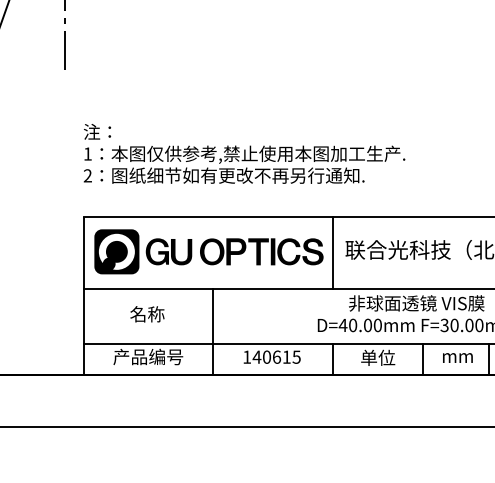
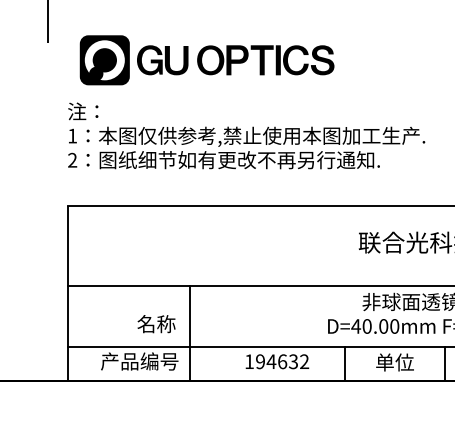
part: (208, 251) -> (206, 59), moved
line: (333, 252) -> (345, 245), removed
text: (147, 314) -> (156, 324), moved
line: (213, 331) -> (189, 333), moved
text: (276, 356) -> (282, 360), 140615 -> 194632

